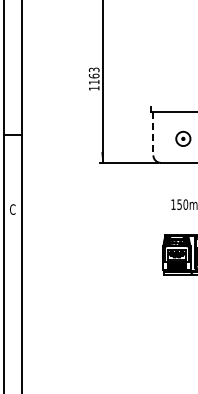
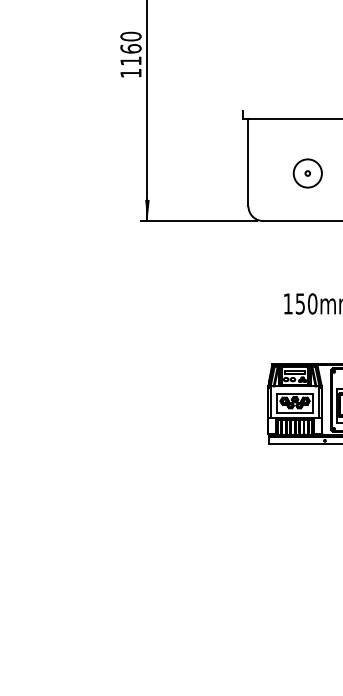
text: (94, 69) -> (131, 35), 1163 -> 1160
line: (153, 133) -> (248, 162), dashed -> solid

